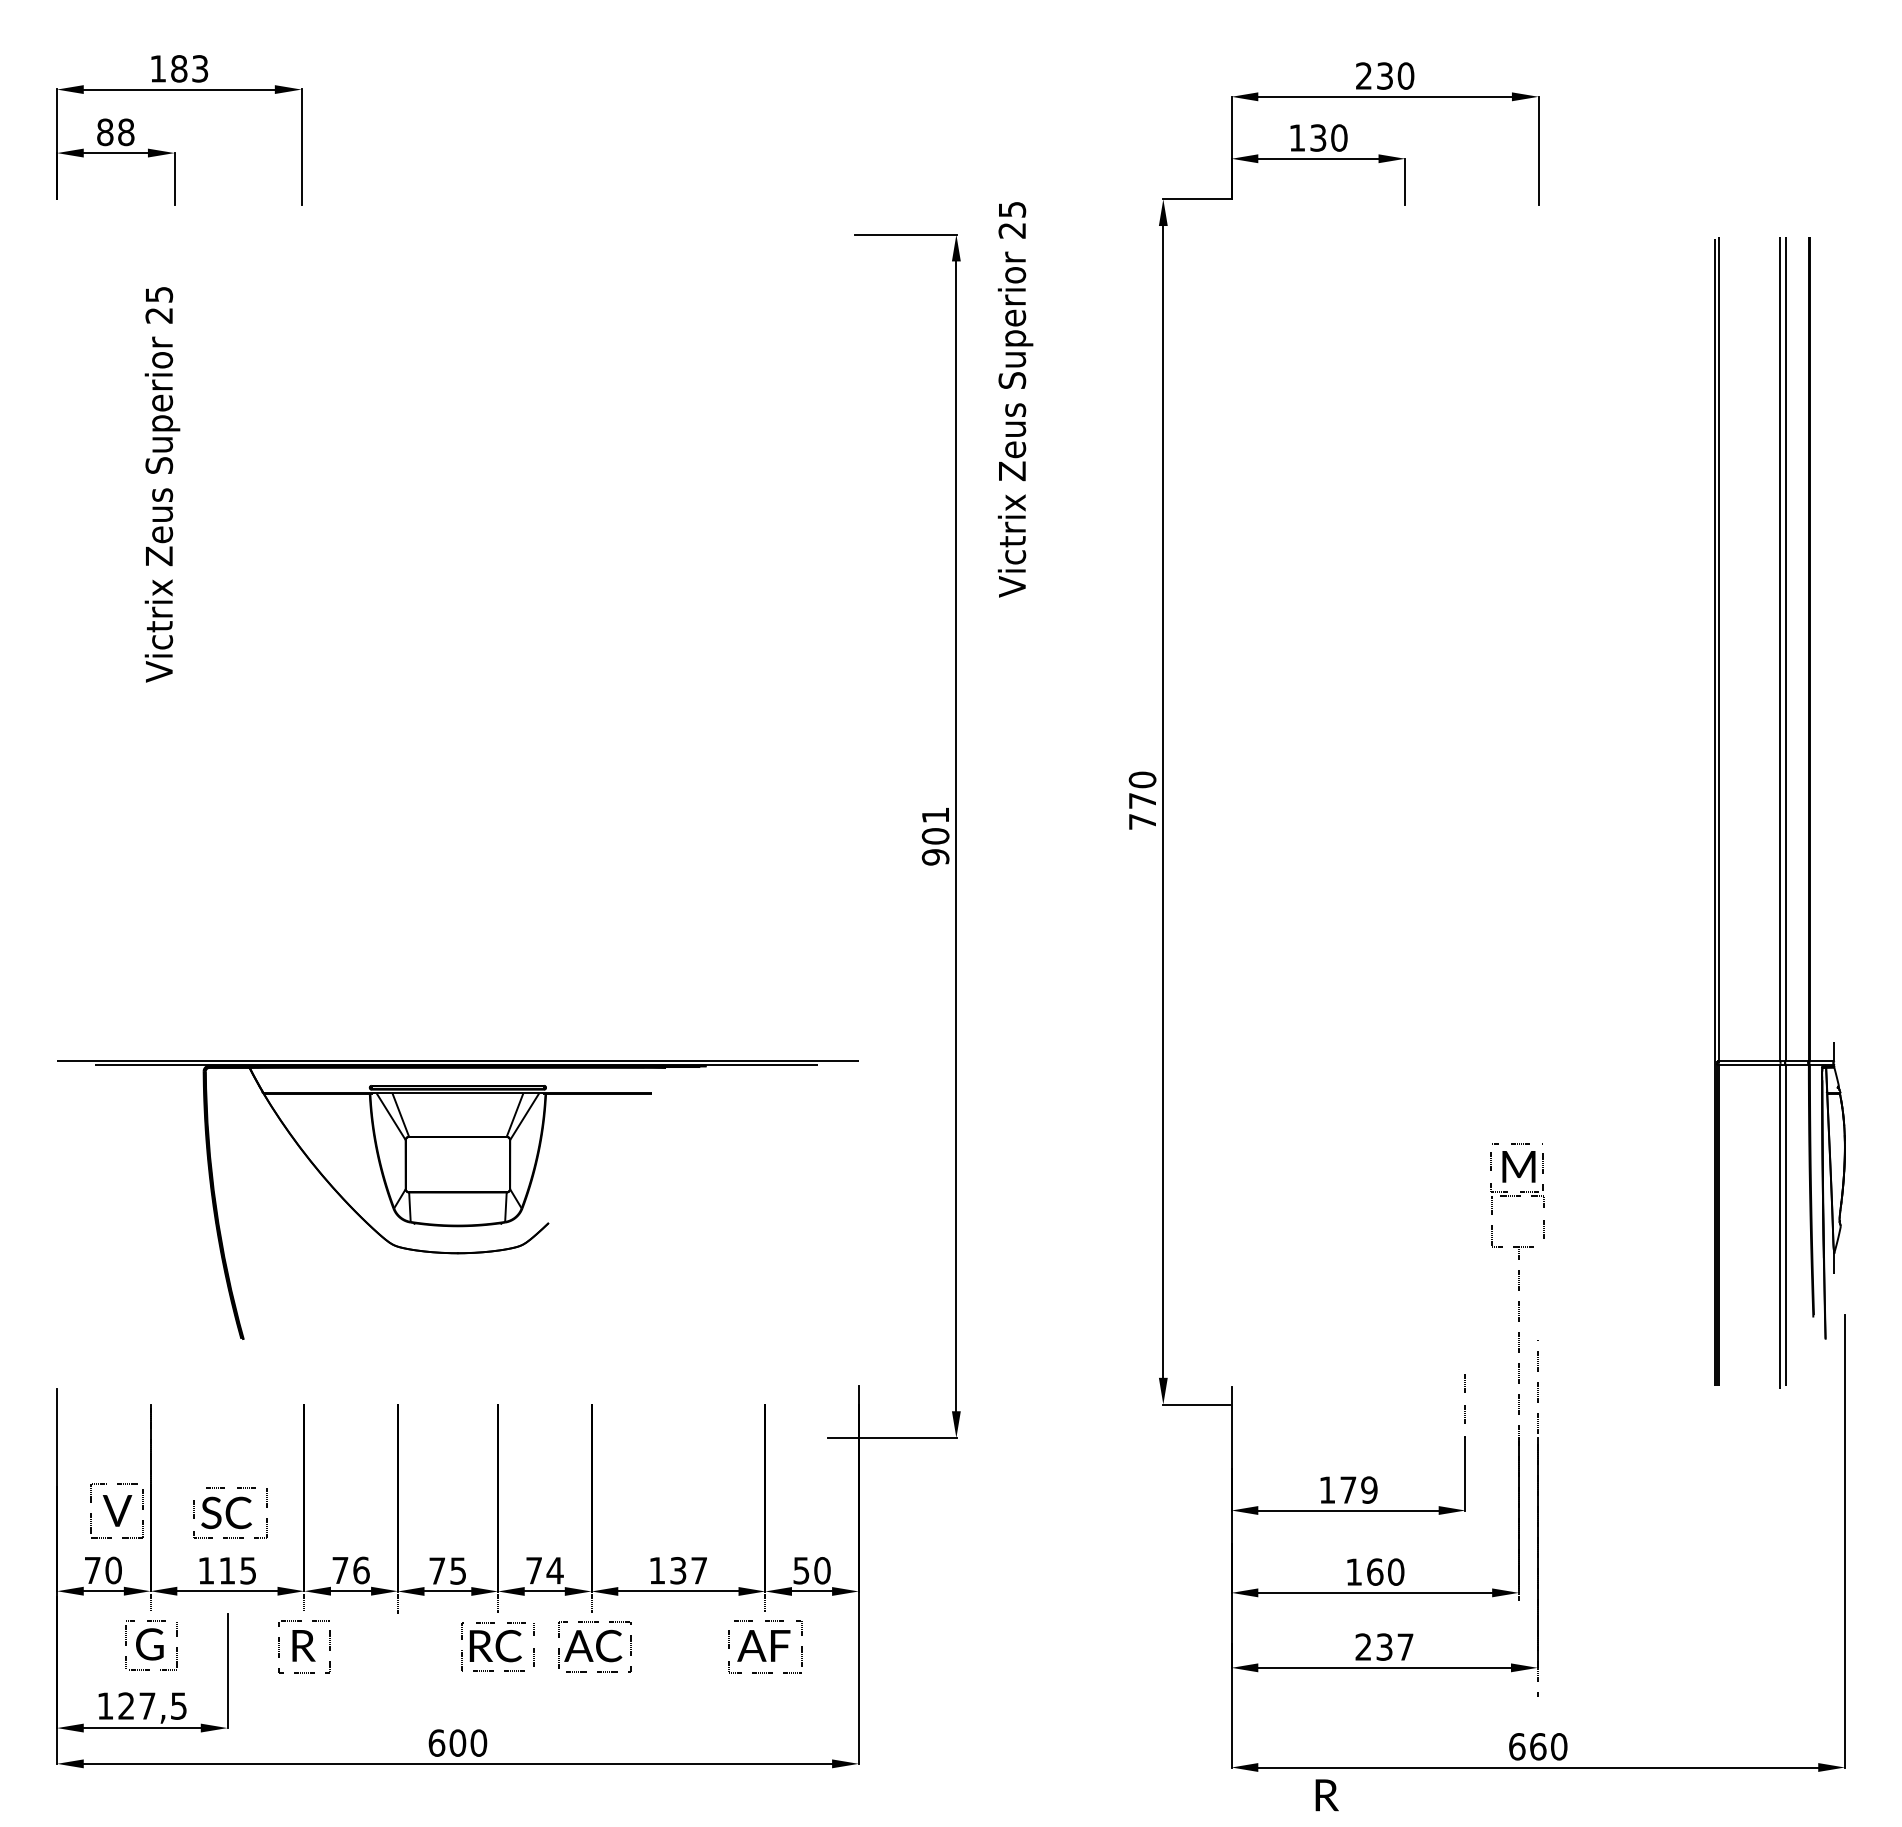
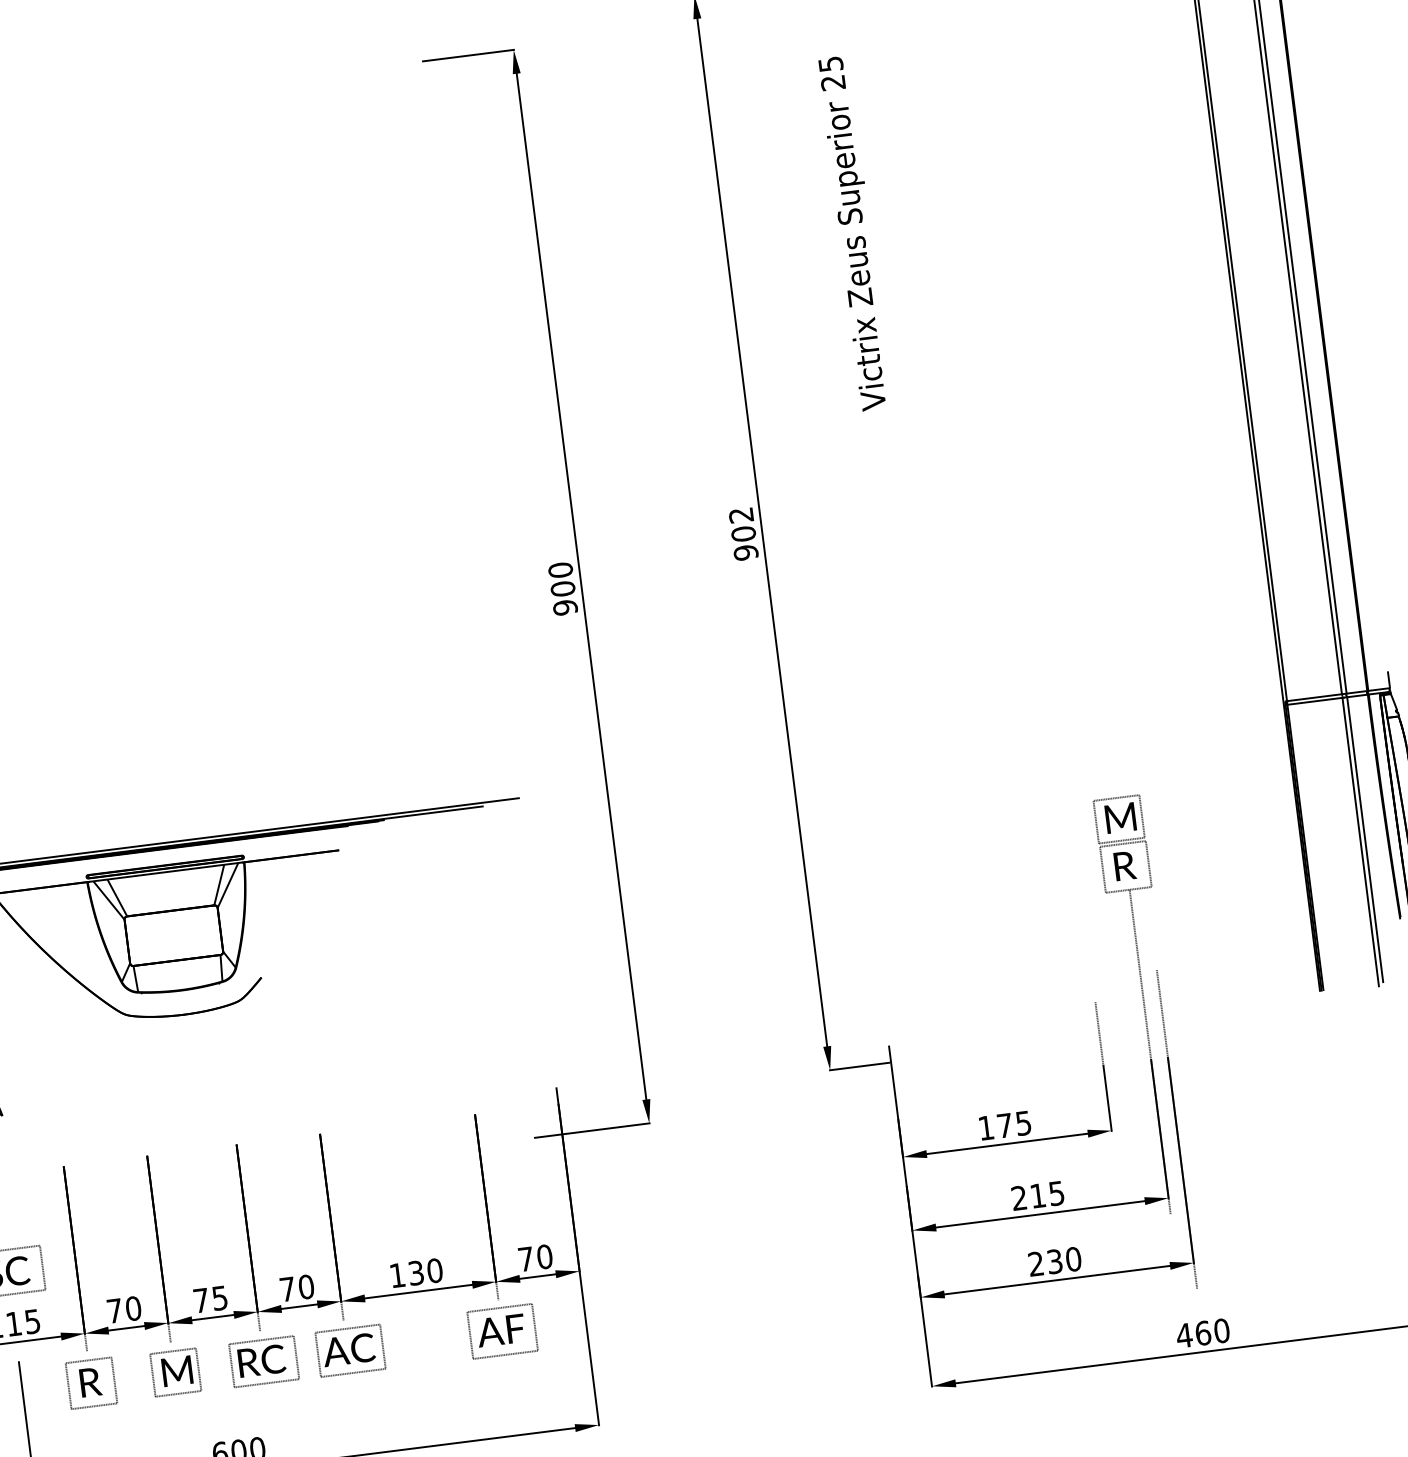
text: (1015, 399) -> (855, 233), moved
text: (1142, 800) -> (743, 533), 770 -> 902
text: (935, 815) -> (560, 570), 901 -> 900
text: (1369, 1489) -> (1023, 1122), 179 -> 175
text: (361, 1570) -> (133, 1308), 76 -> 70
text: (554, 1570) -> (305, 1286), 74 -> 70
text: (699, 1570) -> (435, 1270), 137 -> 130
text: (801, 1570) -> (526, 1259), 50 -> 70
text: (1375, 1571) -> (1038, 1195), 160 -> 215
part: (398, 1646) -> (175, 1372), added
text: (1405, 1646) -> (1073, 1258), 237 -> 230
text: (1516, 1746) -> (1183, 1335), 660 -> 460
text: (1326, 1795) -> (1124, 866), moved

